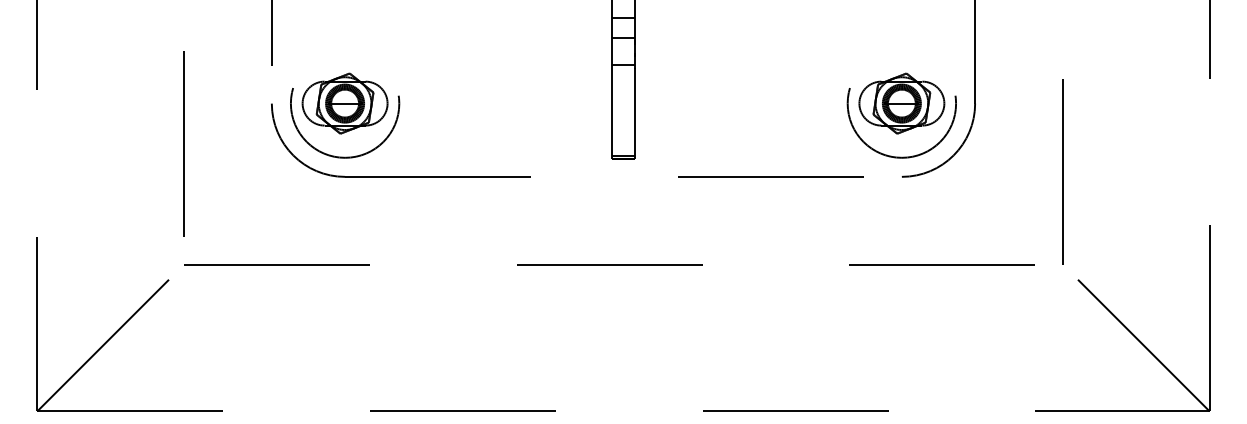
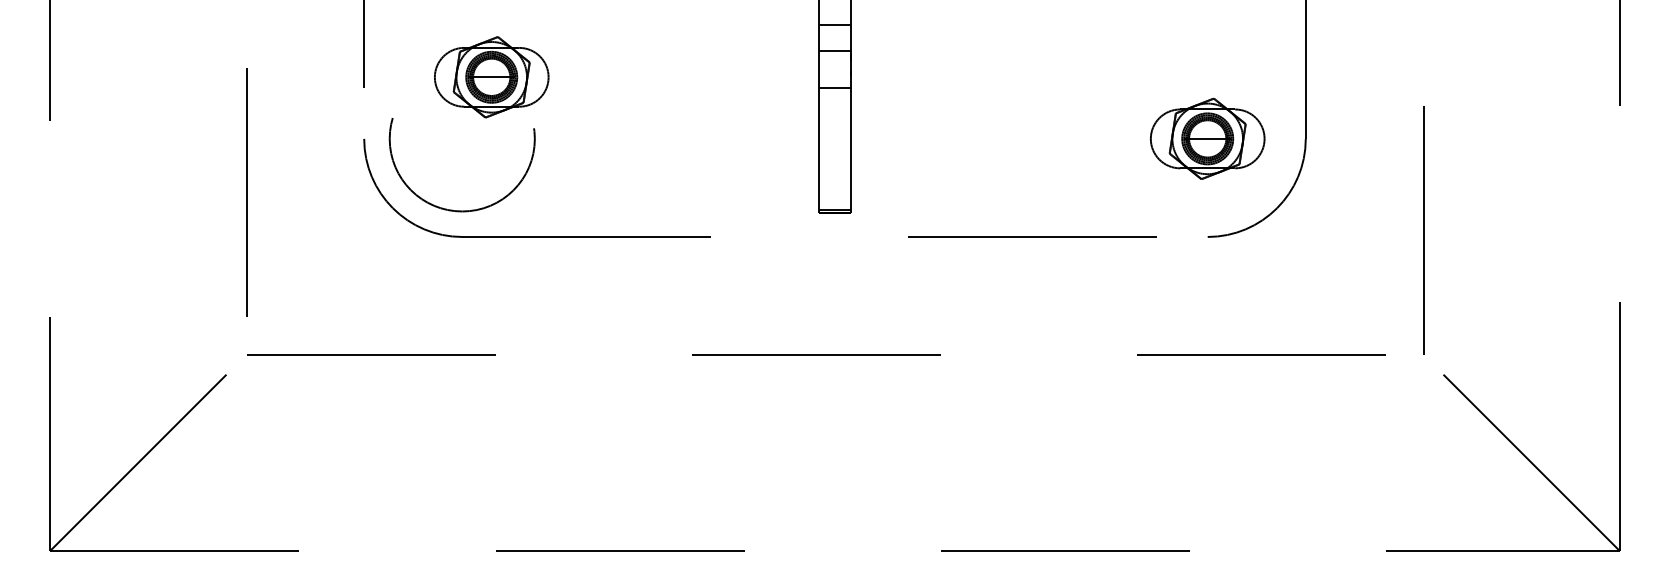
part: (344, 103) -> (490, 77), moved
circle: (901, 123) -> (1207, 165), removed

